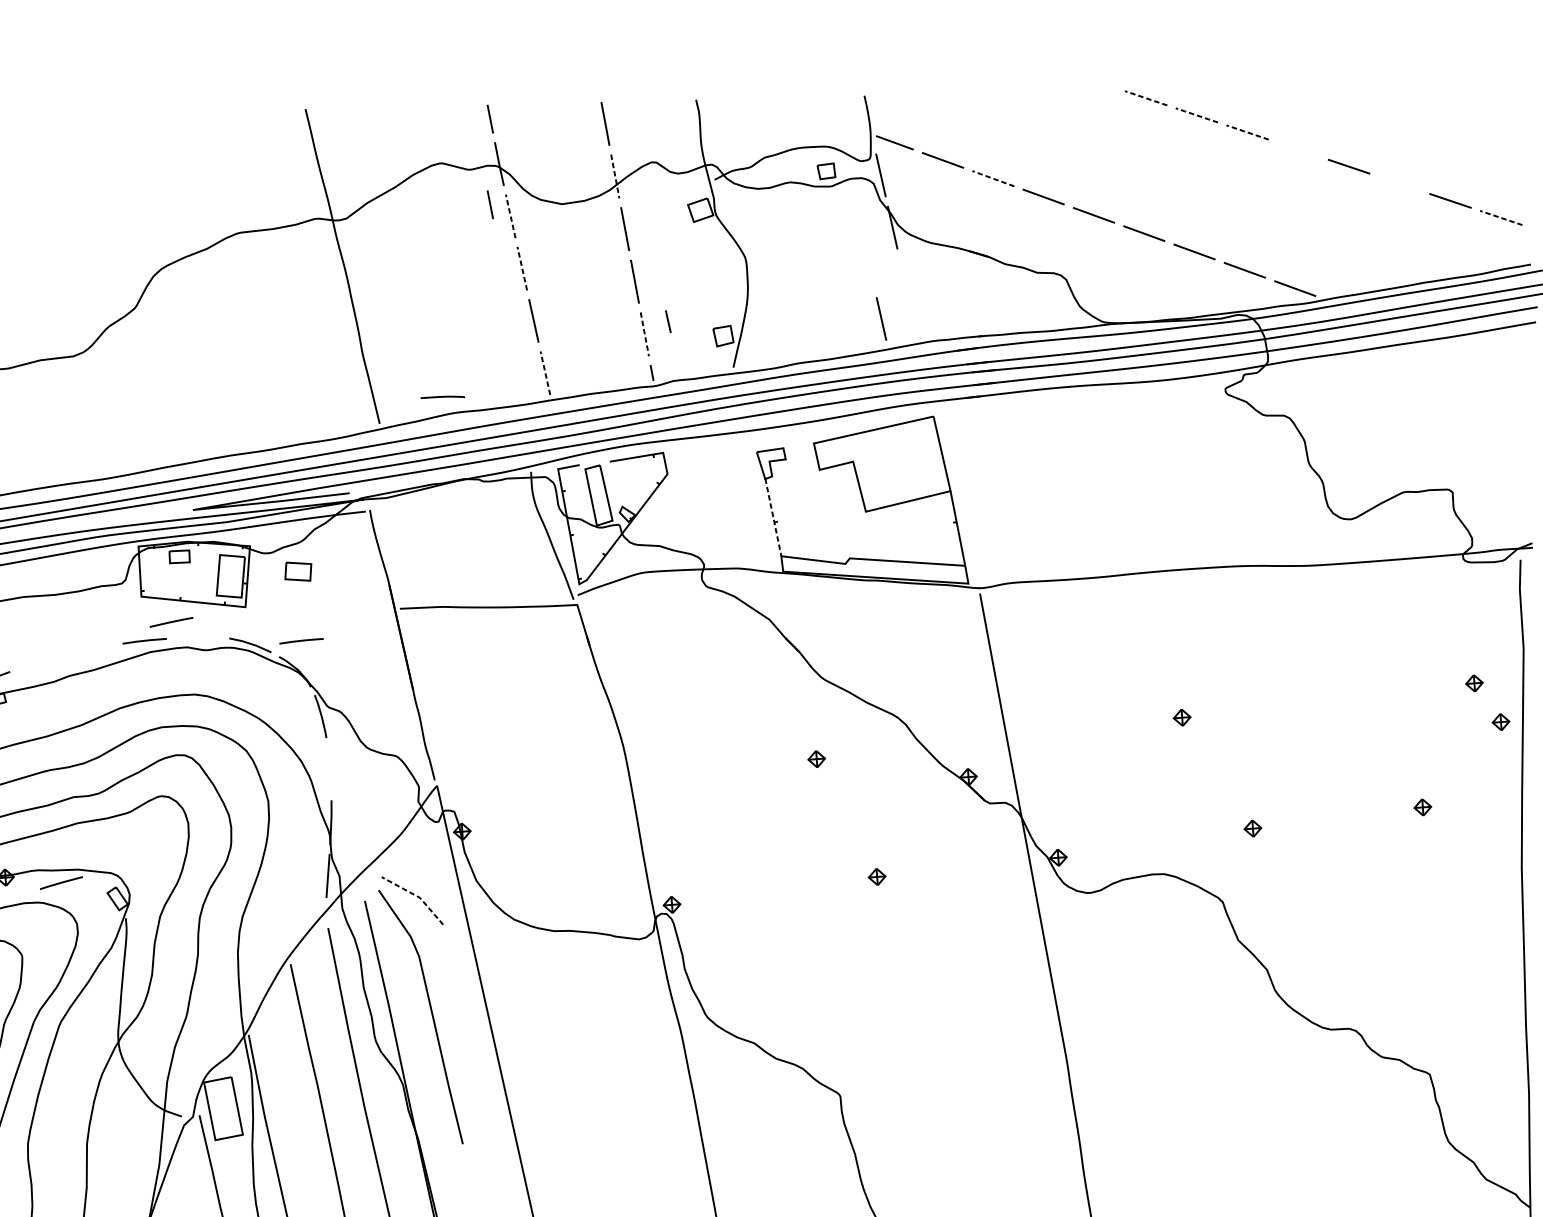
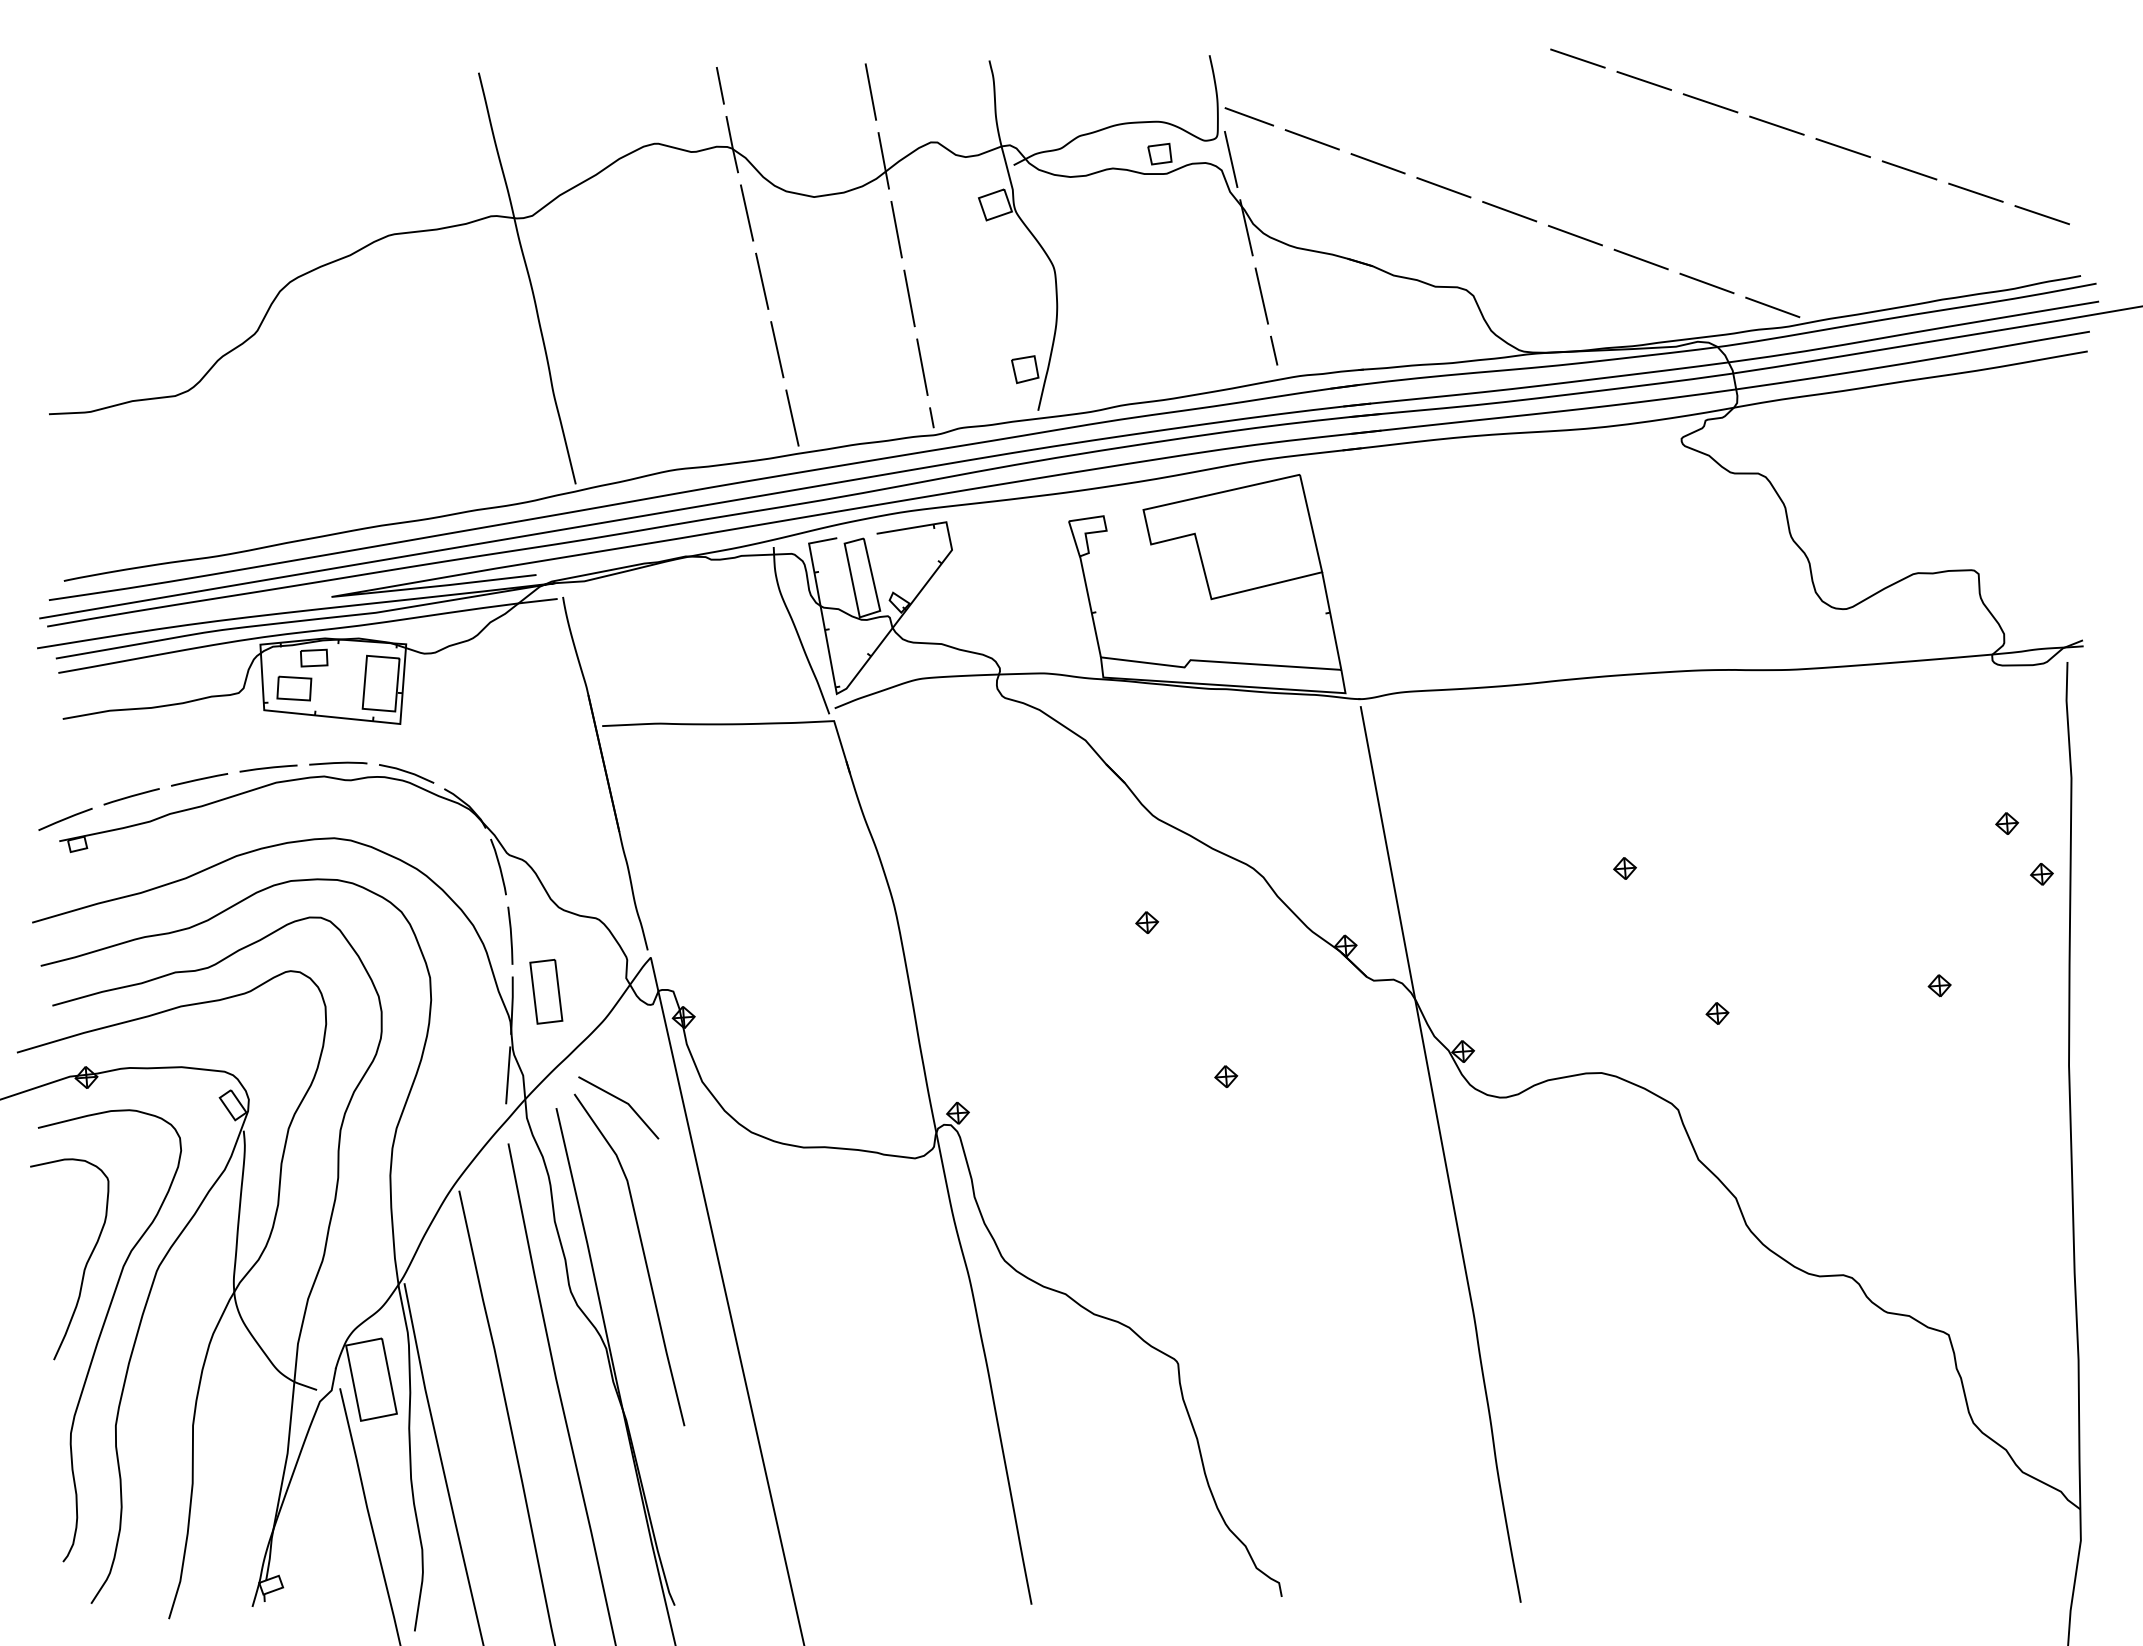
line: (1145, 98) -> (1577, 58), dashed -> solid
line: (1196, 115) -> (1643, 80), dashed -> solid
line: (1247, 132) -> (1710, 103), dashed -> solid
line: (1298, 149) -> (1776, 125), added
line: (615, 176) -> (884, 161), dashed -> solid
line: (992, 178) -> (1377, 163), dashed -> solid
line: (1399, 183) -> (1909, 170), added
line: (490, 204) -> (720, 197), removed
line: (510, 216) -> (746, 212), dashed -> solid
line: (1500, 217) -> (2041, 214), dashed -> solid
line: (522, 268) -> (762, 280), dashed -> solid
line: (881, 318) -> (1261, 295), moved
line: (668, 321) -> (1274, 350), moved
line: (644, 334) -> (922, 367), dashed -> solid
line: (545, 372) -> (792, 417), dashed -> solid
curve: (442, 397) -> (338, 763), moved
line: (773, 518) -> (1090, 607), dashed -> solid
part: (298, 571) -> (294, 688), moved
line: (171, 622) -> (199, 779), moved
line: (301, 641) -> (473, 768), removed
line: (329, 768) -> (510, 935), added
part: (357, 811) -> (546, 991), added
line: (61, 882) -> (131, 796), moved
line: (416, 895) -> (623, 1101), dashed -> solid

